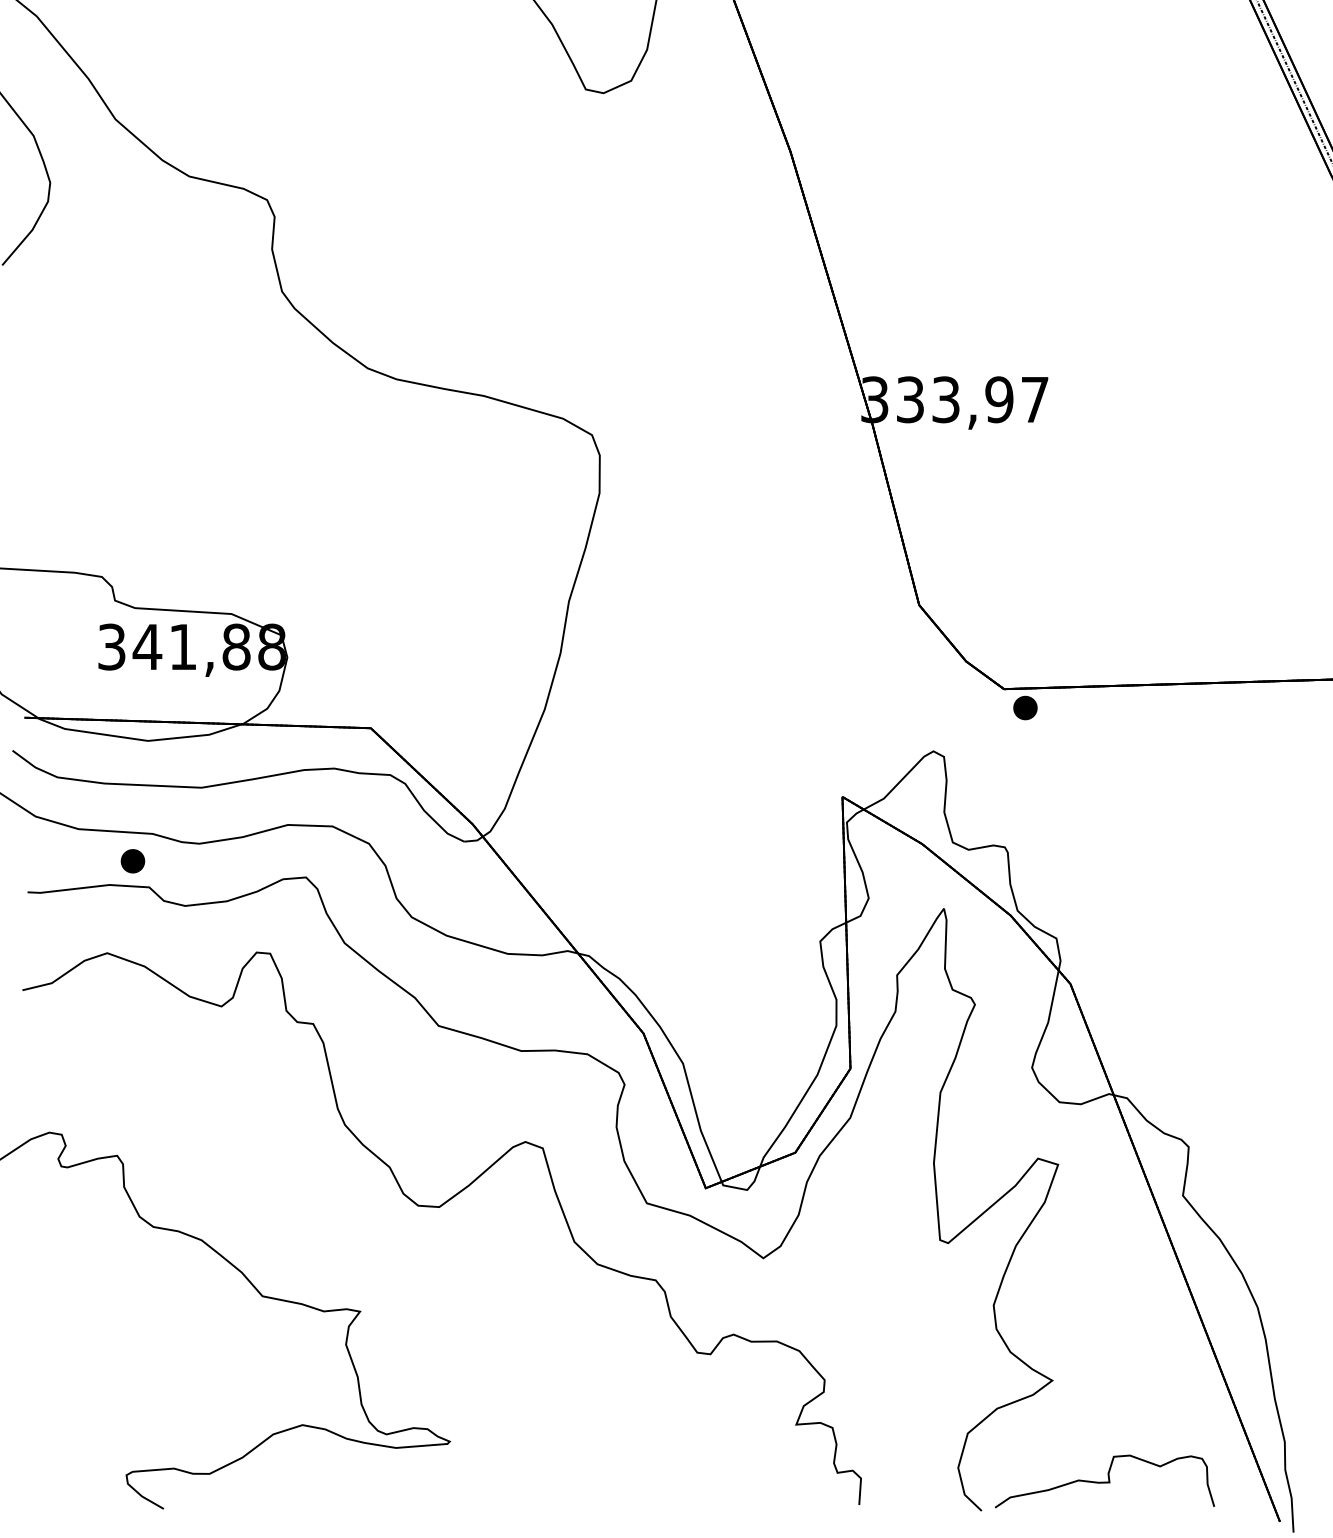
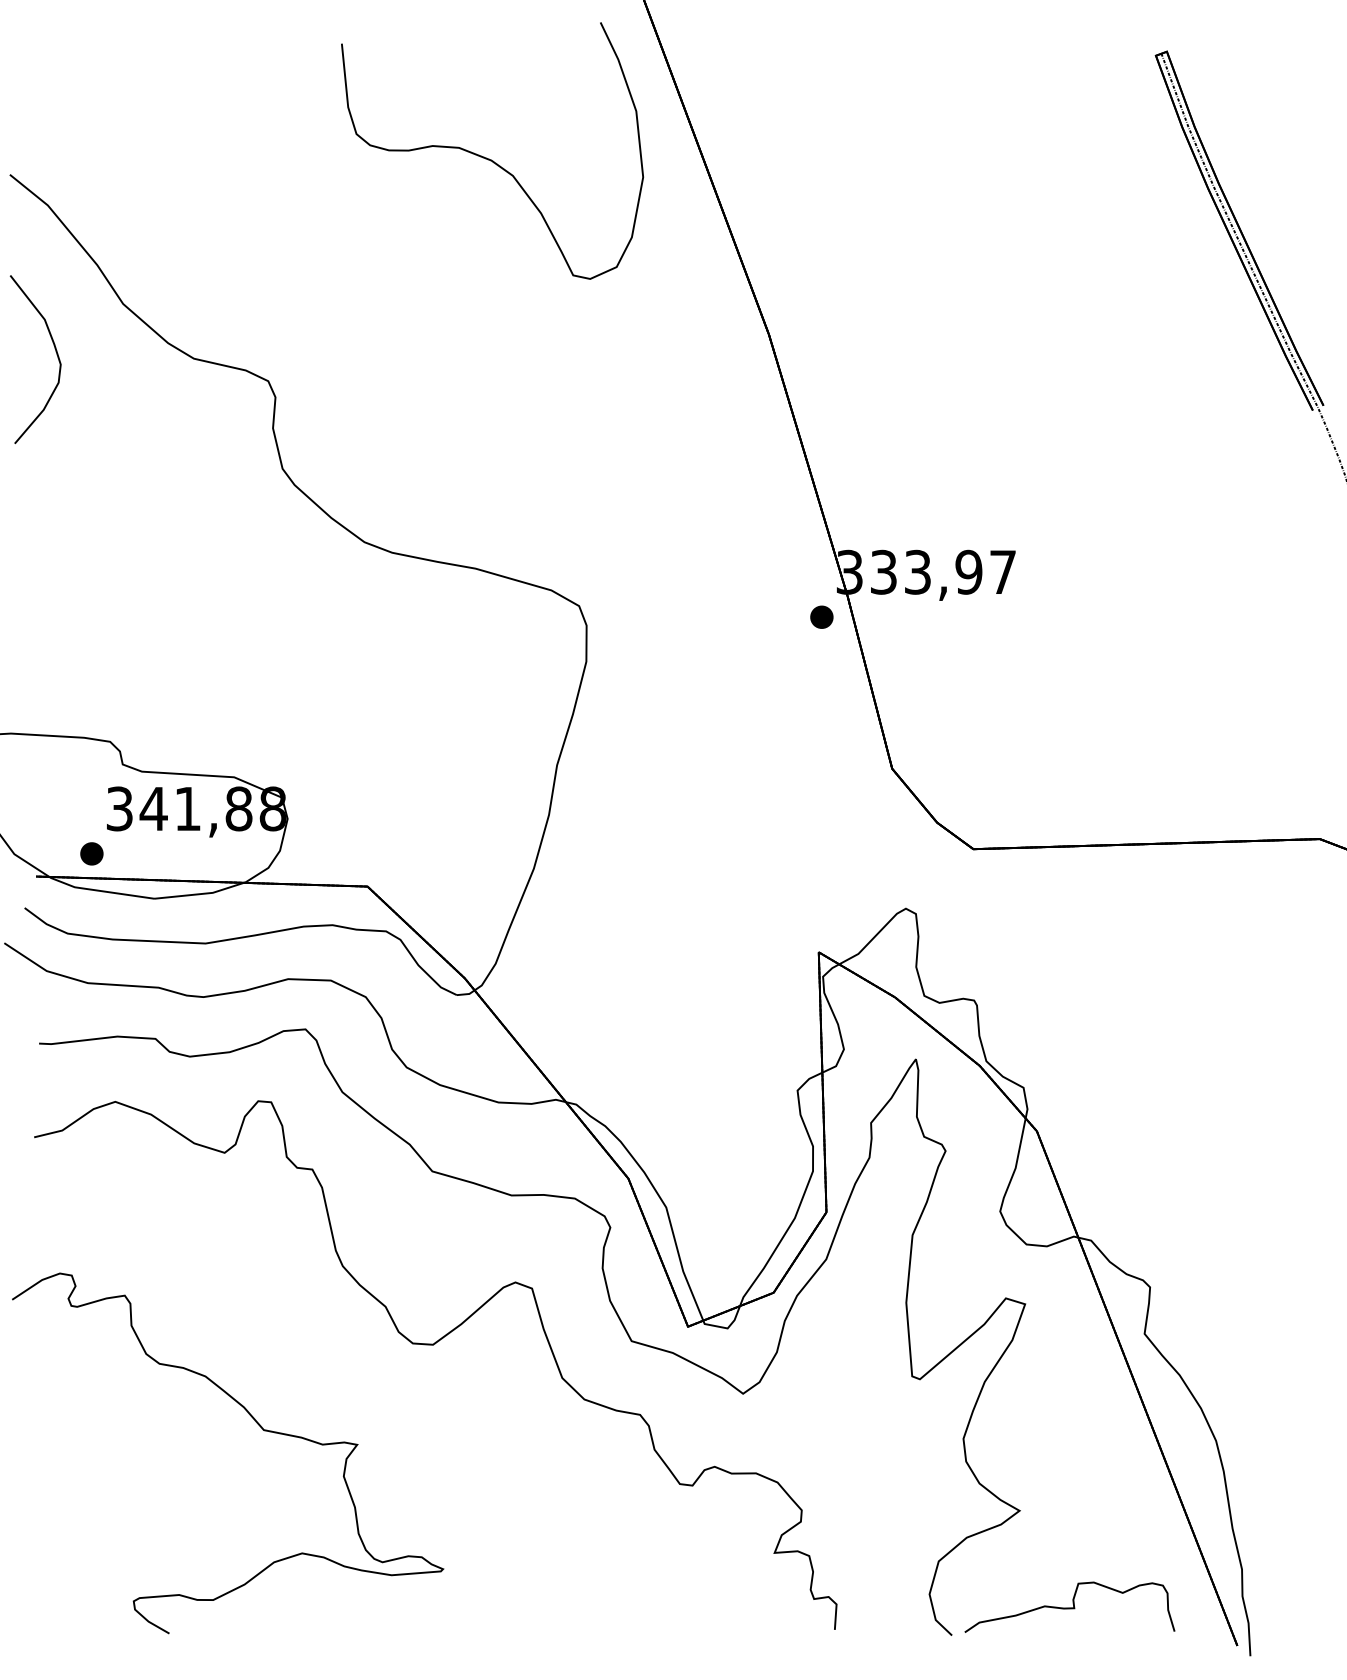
part: (1025, 707) -> (821, 616), moved
part: (132, 860) -> (91, 853), moved

